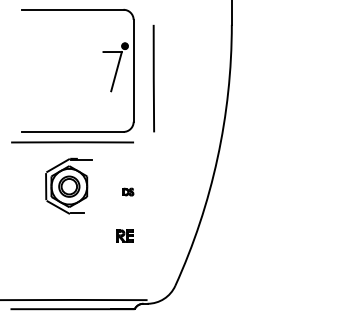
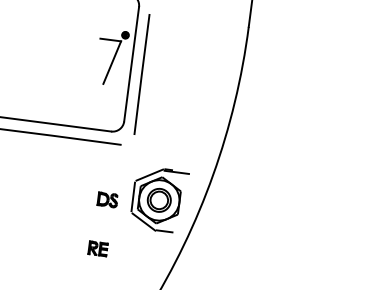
line: (153, 78) -> (141, 74), moved
part: (68, 185) -> (158, 198), moved
part: (128, 191) -> (108, 199), size x1.67

